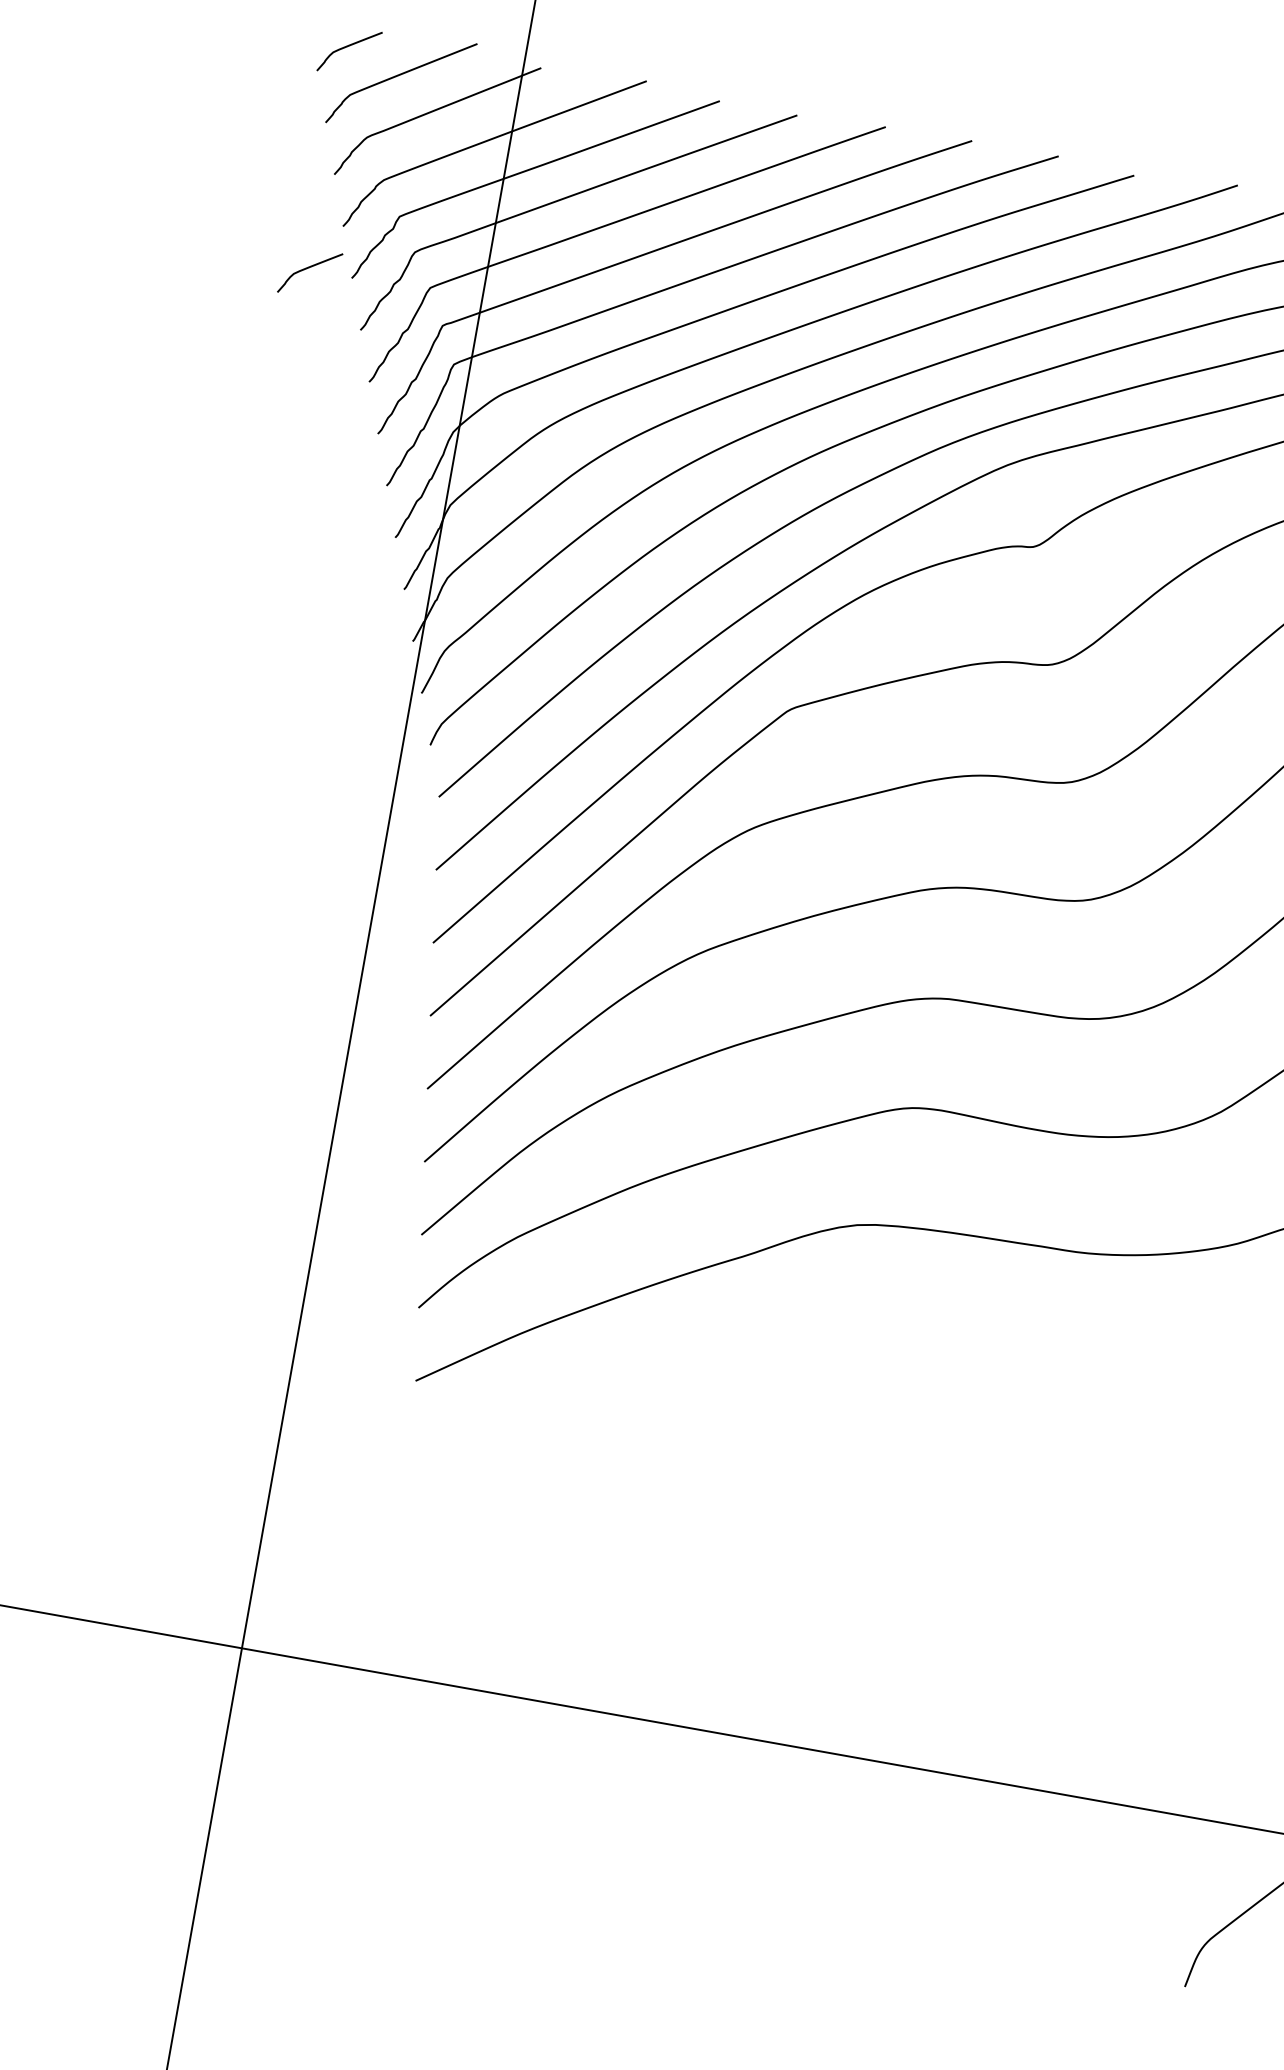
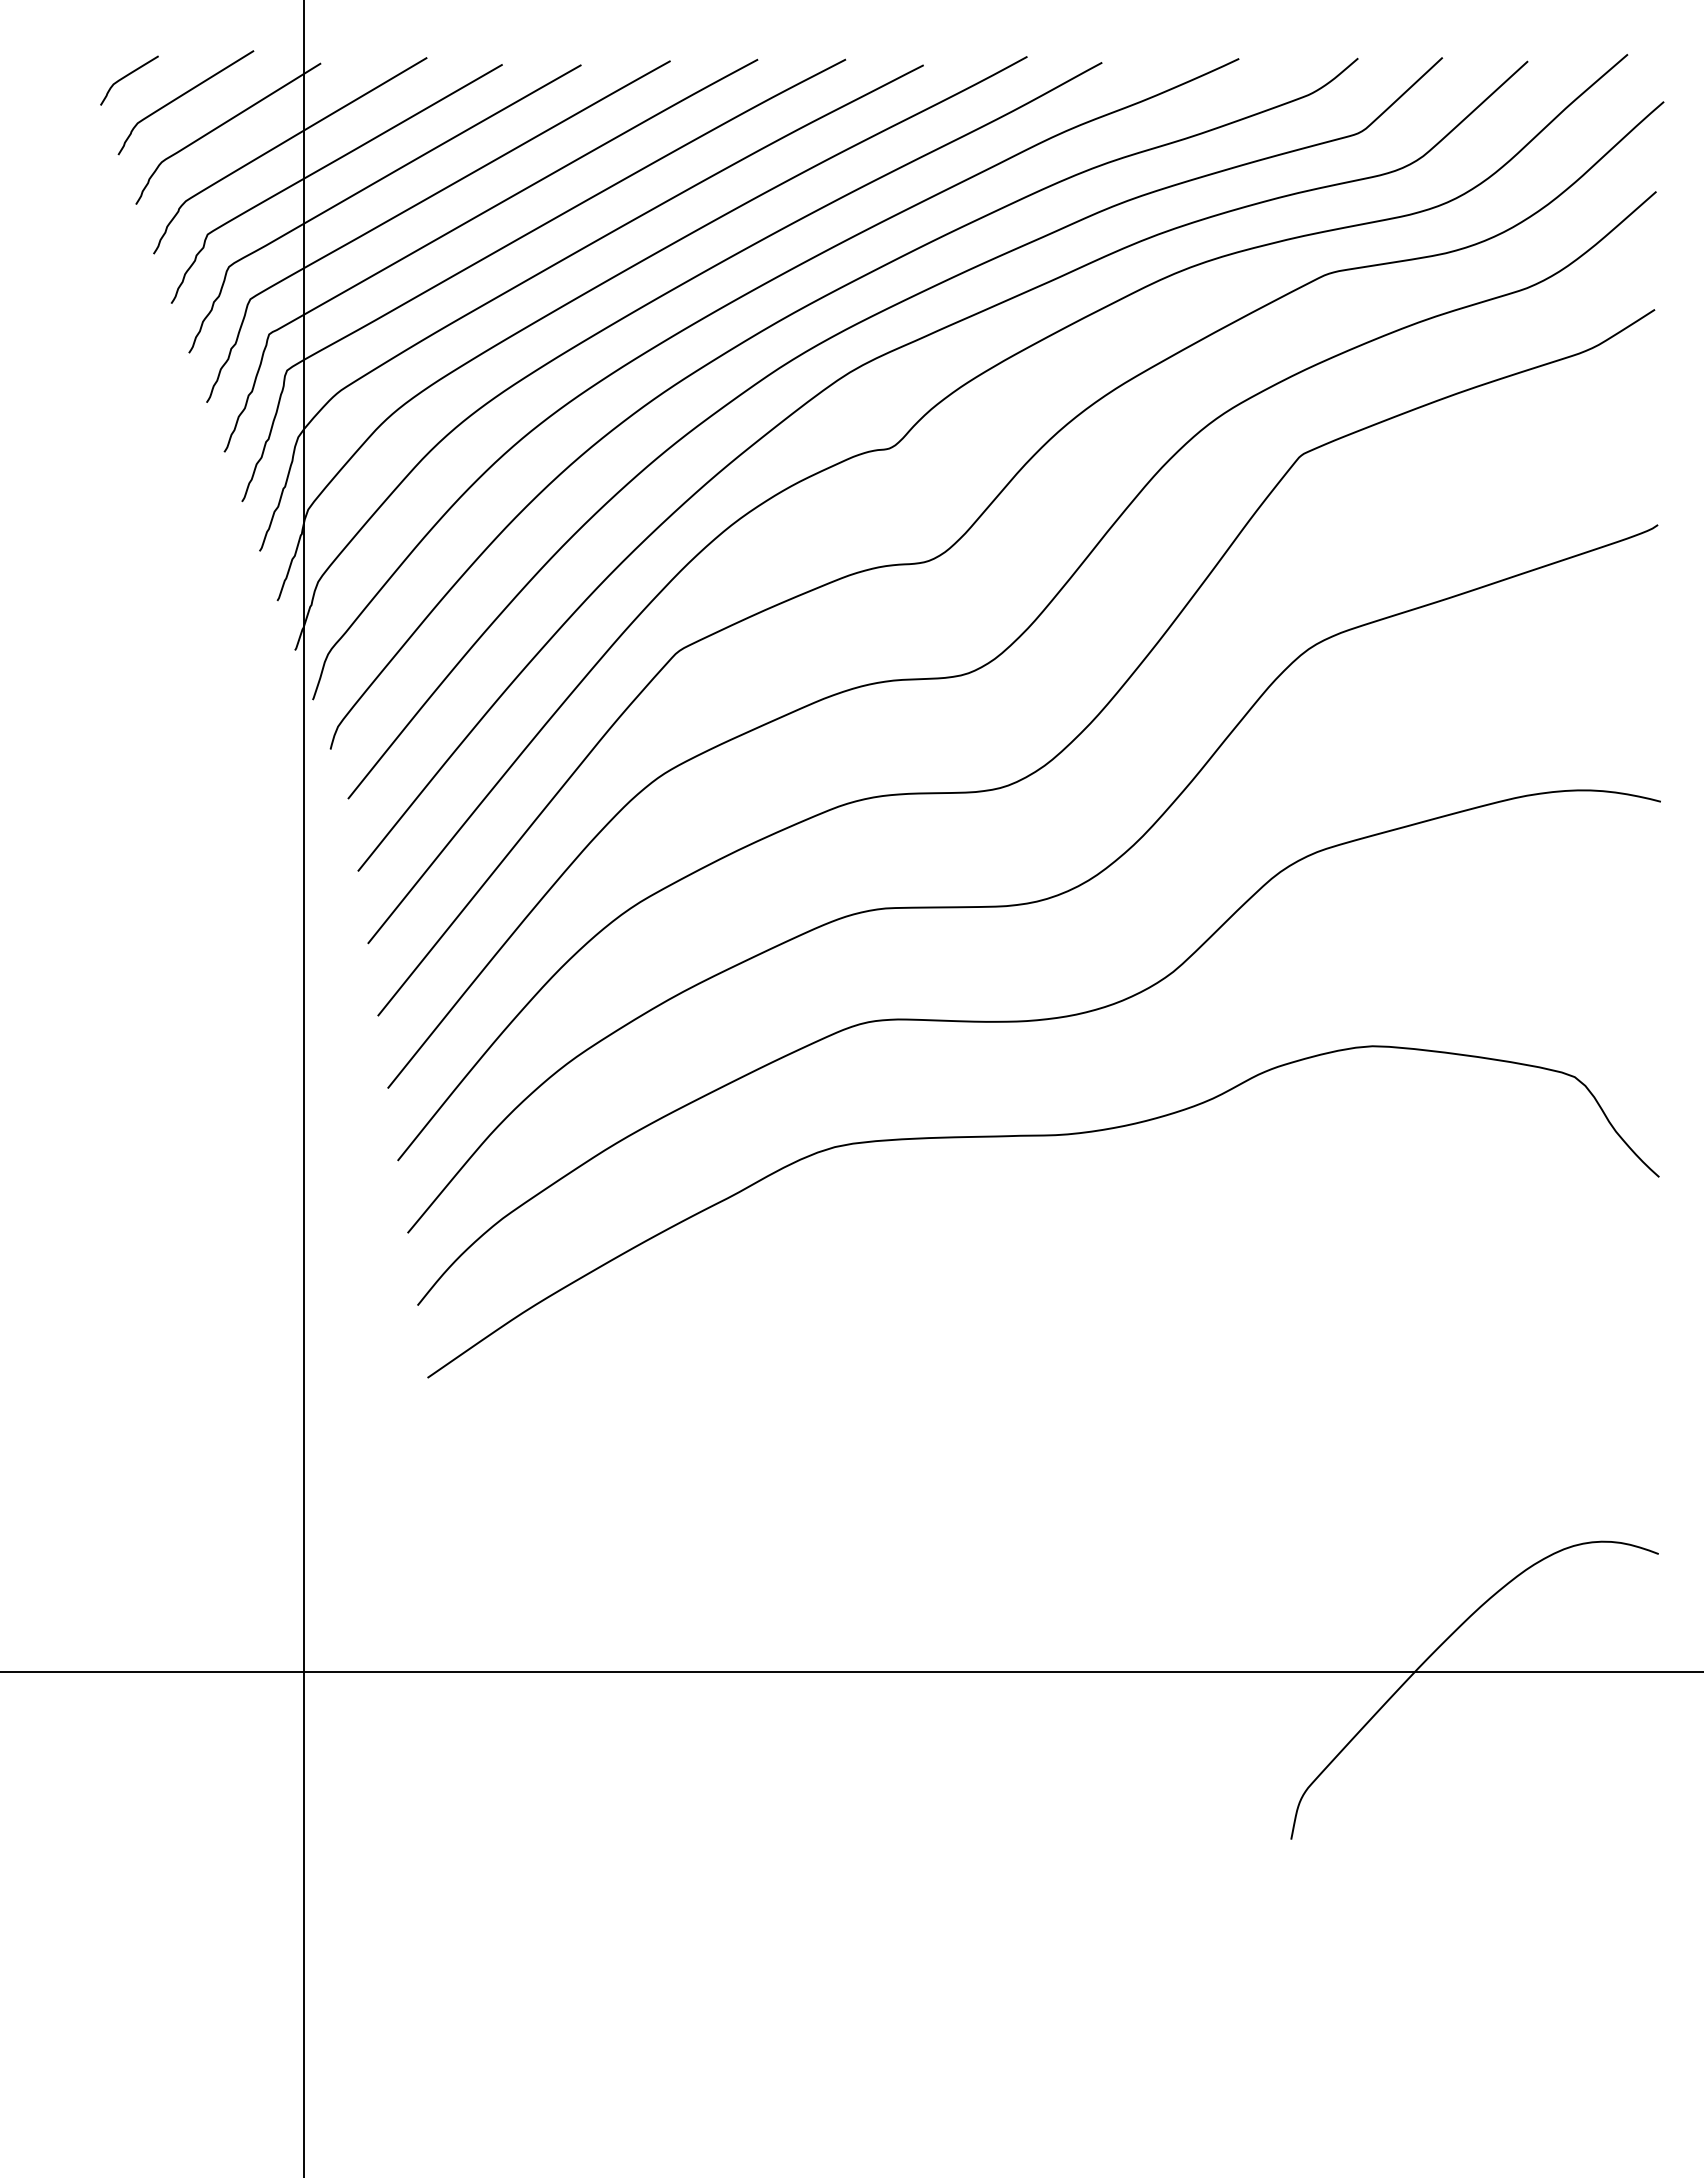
curve: (308, 268) -> (127, 301), removed

